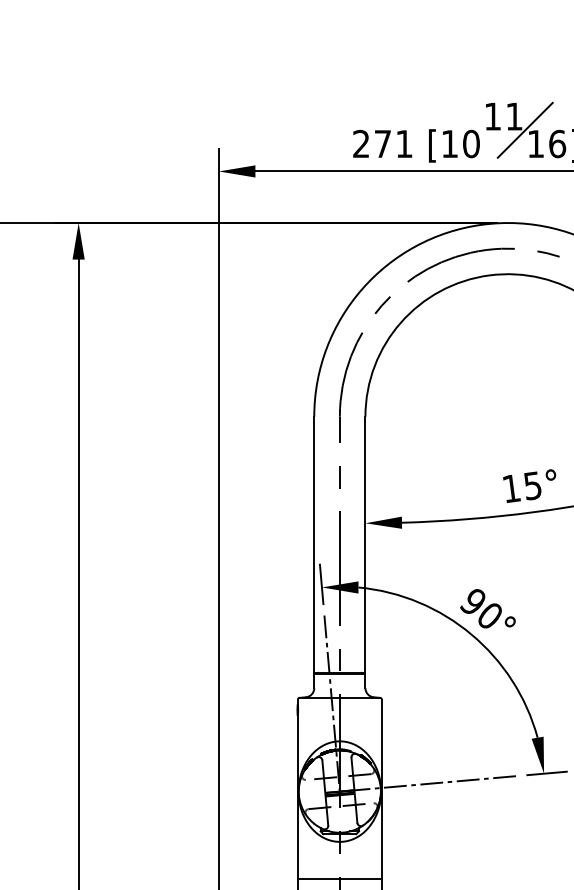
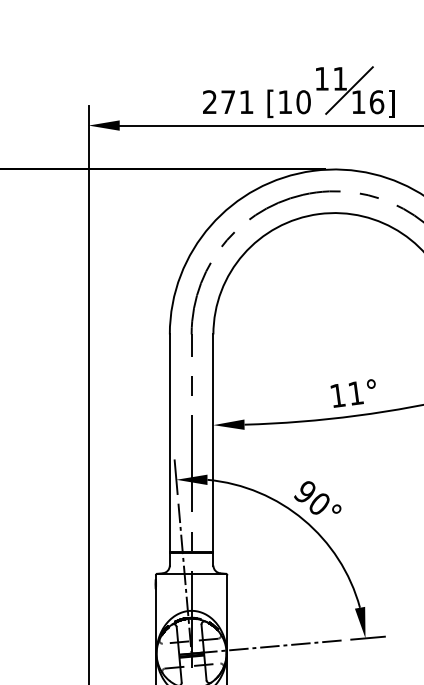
text: (533, 485) -> (356, 392), 15° -> 11°

